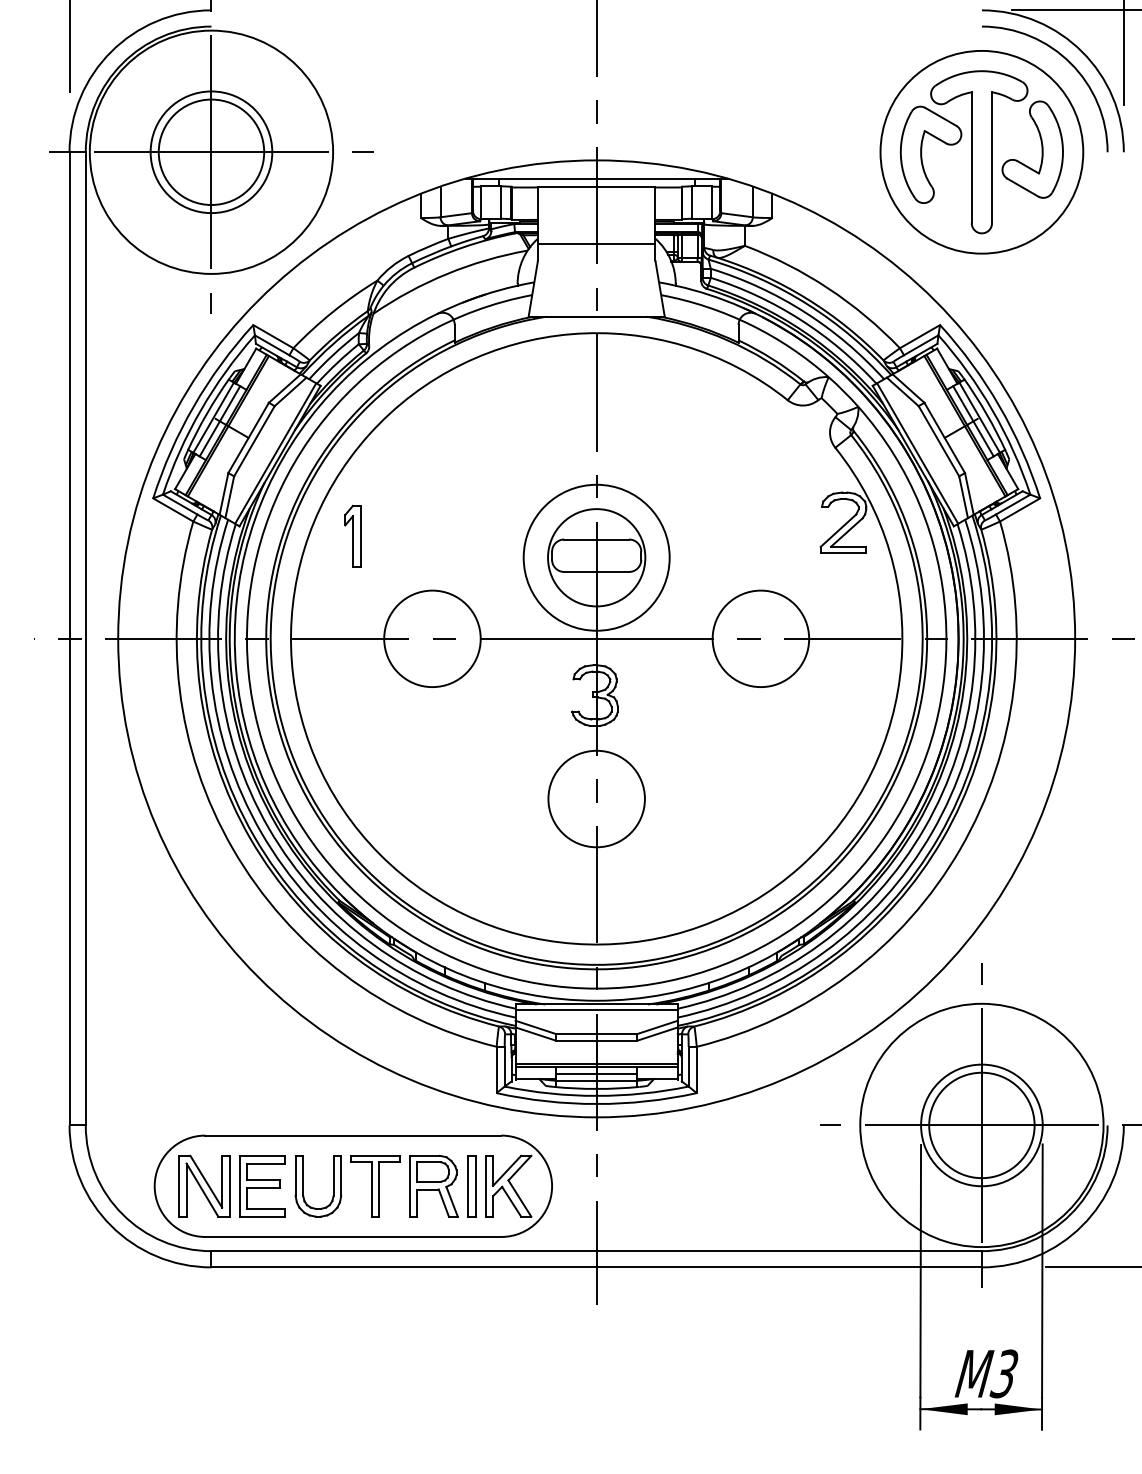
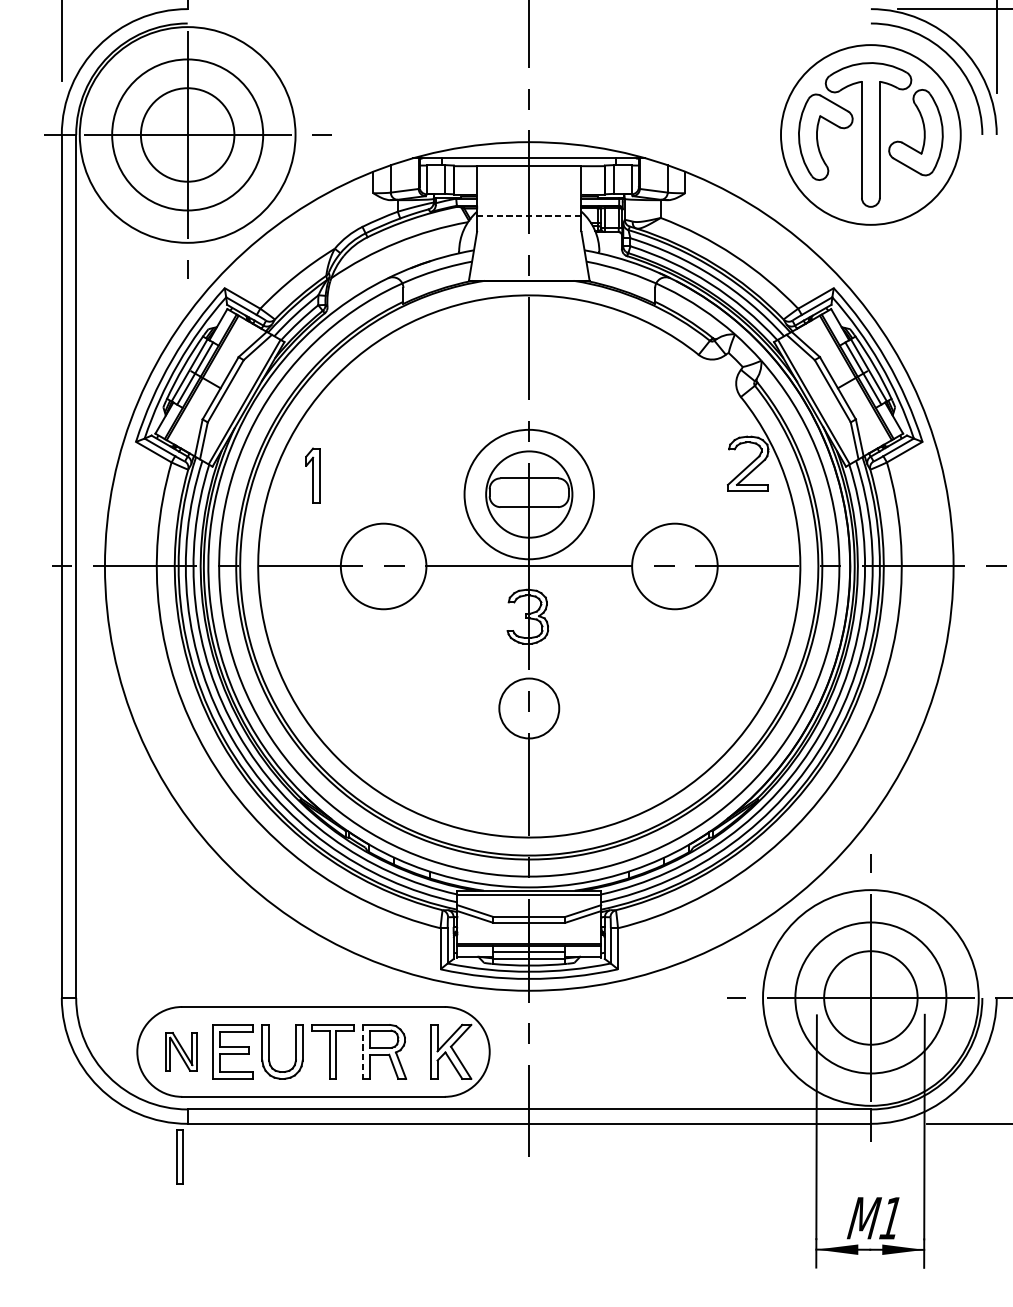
circle: (211, 152) -> (187, 135), size x1.4
line: (596, 243) -> (529, 215), solid -> dashed
circle: (596, 798) -> (529, 708), size x0.7
circle: (981, 1125) -> (870, 998), size x1.4
part: (204, 1185) -> (181, 1051), size x0.7
line: (409, 1186) -> (363, 1052), solid -> dashed
part: (471, 1186) -> (179, 1157), moved
text: (1003, 1373) -> (890, 1217), M3 -> M1

